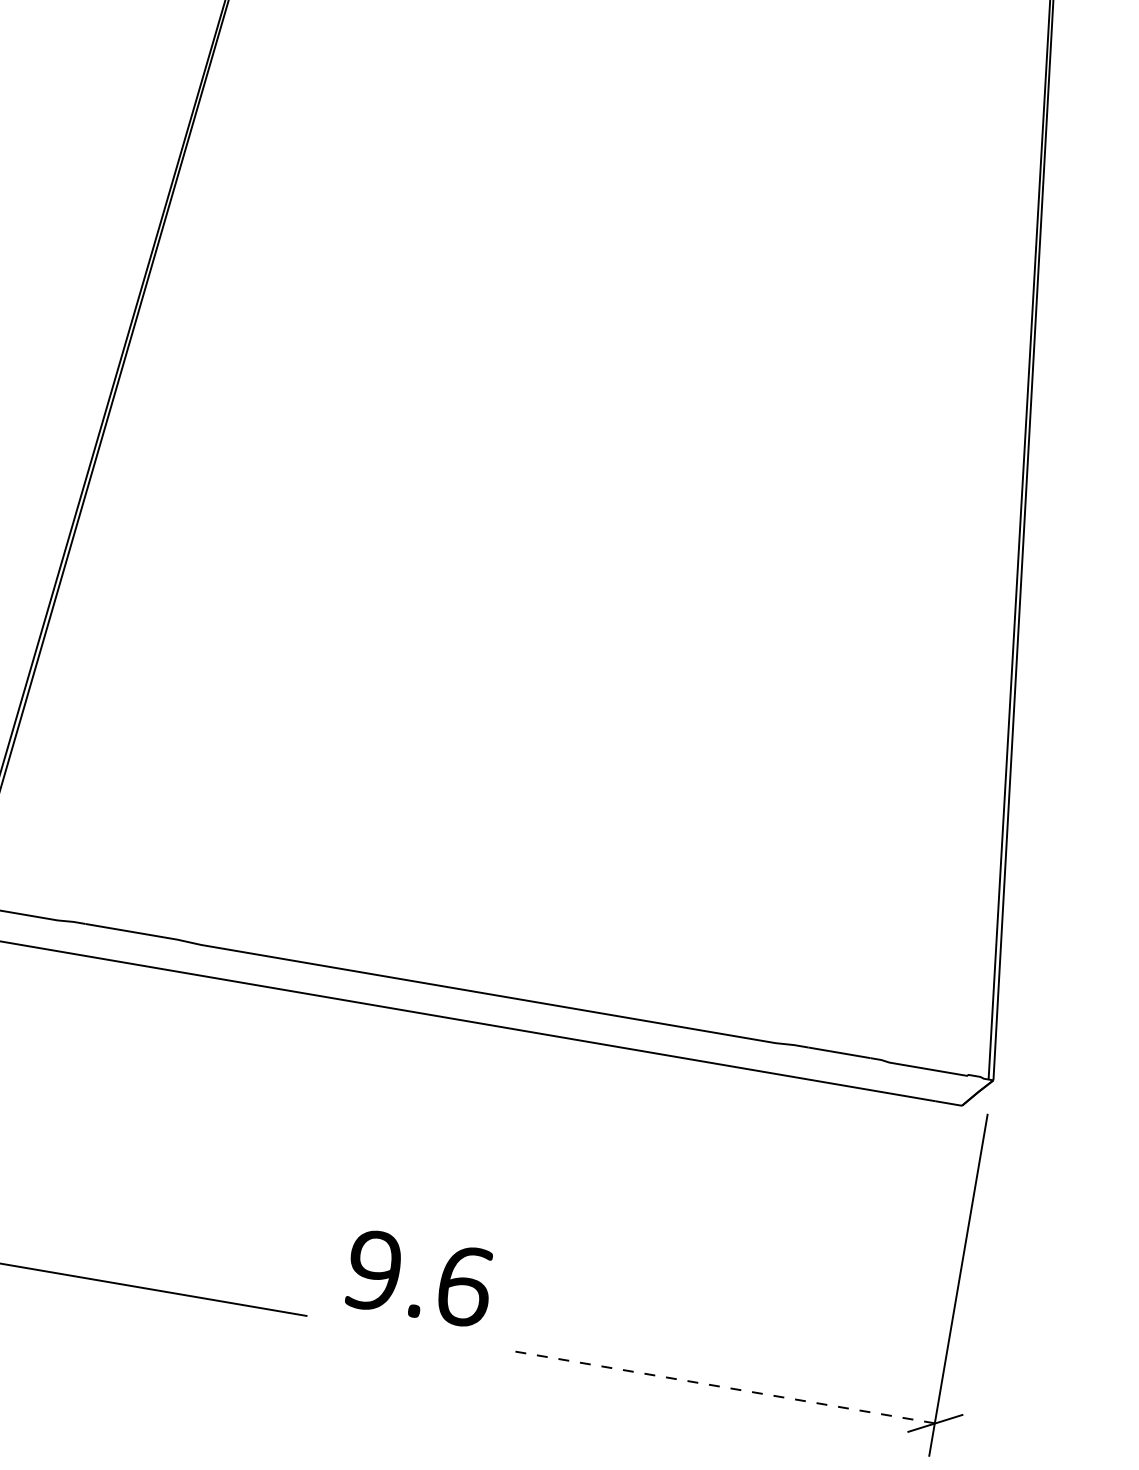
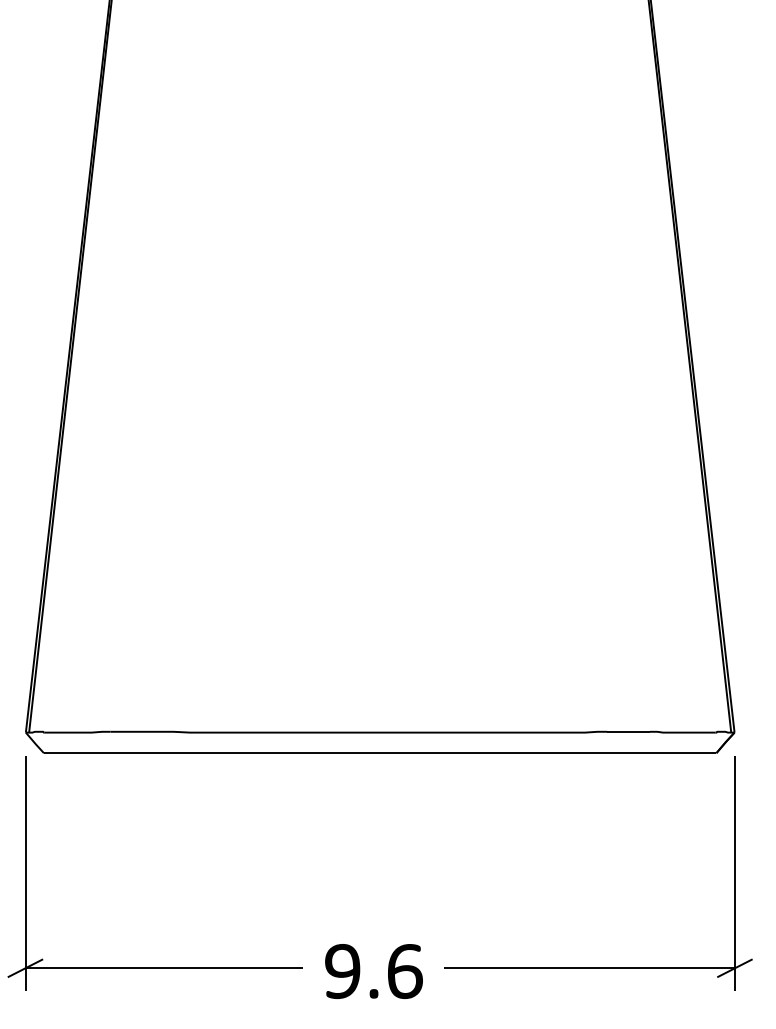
part: (399, 1275) -> (360, 971), moved
line: (722, 1387) -> (588, 968), dashed -> solid

